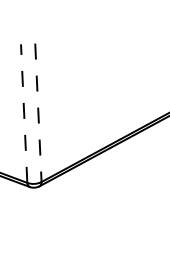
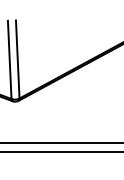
line: (23, 112) -> (9, 59), dashed -> solid
line: (37, 112) -> (17, 59), dashed -> solid

